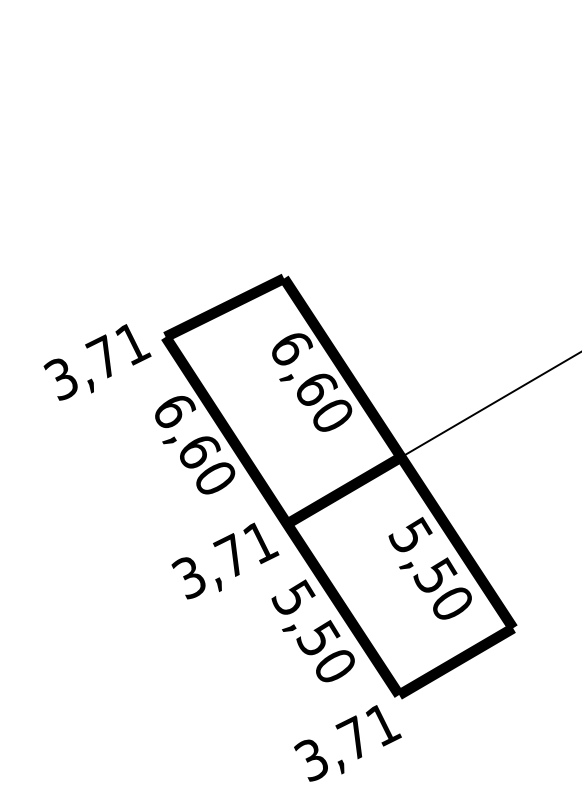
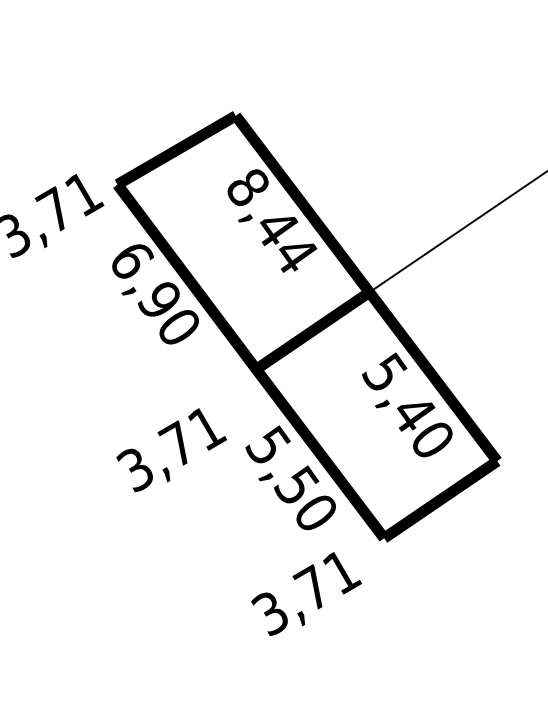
text: (312, 381) -> (272, 220), 6,60 -> 8,44
text: (198, 451) -> (159, 300), 6,60 -> 6,90
text: (225, 560) -> (171, 449), moved
text: (435, 575) -> (413, 412), 5,50 -> 5,40
text: (347, 743) -> (306, 593), moved

